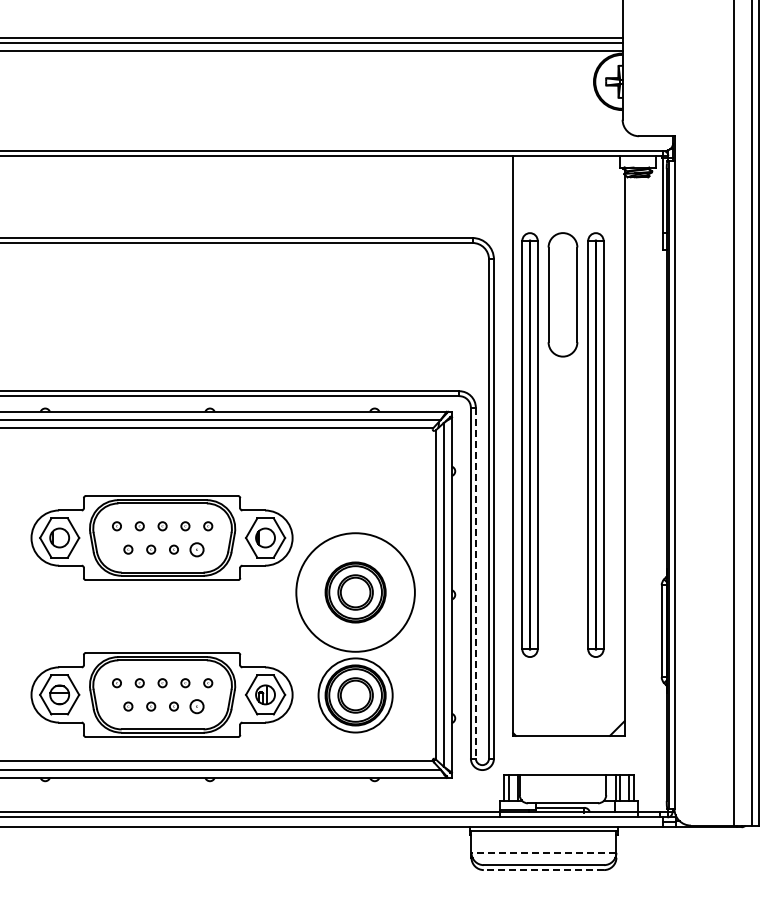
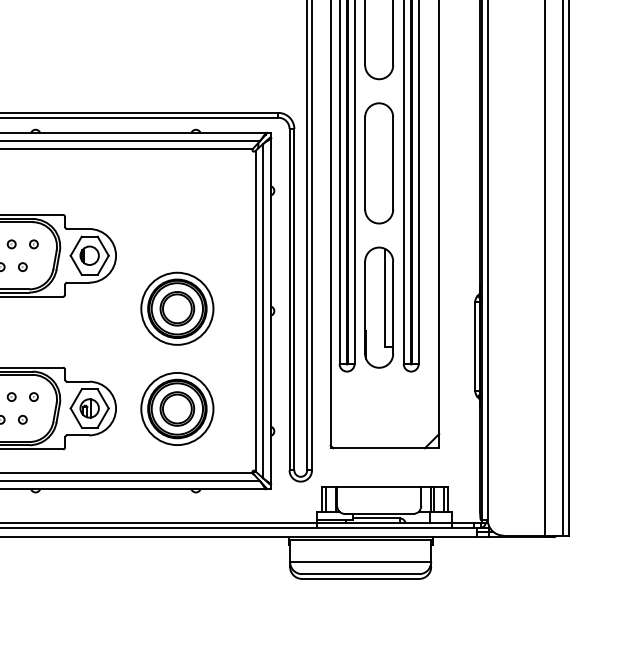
part: (562, 442) -> (378, 162), added
part: (196, 549) -> (22, 266), size x0.62
line: (475, 583) -> (294, 300), dashed -> solid
part: (562, 590) -> (378, 306), added
circle: (355, 592) -> (177, 308), size x0.62
part: (196, 706) -> (22, 419), size x0.62
line: (543, 852) -> (360, 561), dashed -> solid
line: (543, 870) -> (360, 579), dashed -> solid

